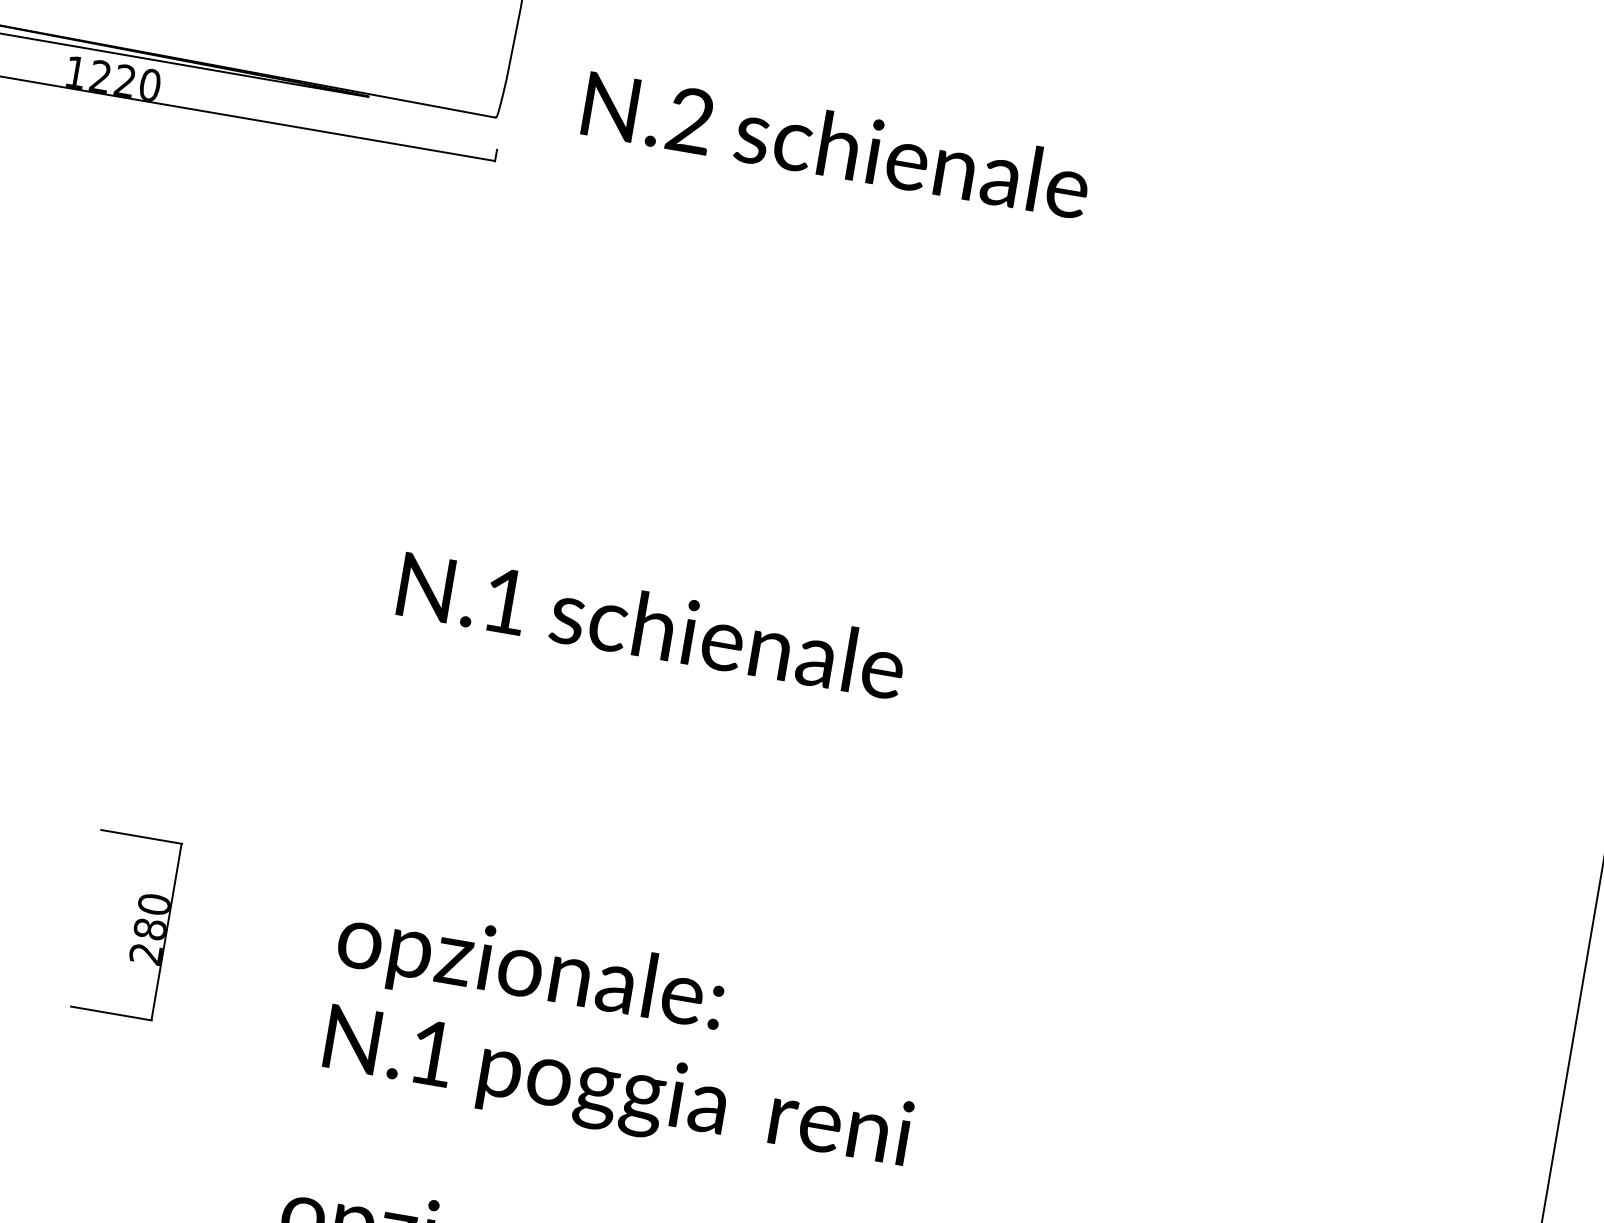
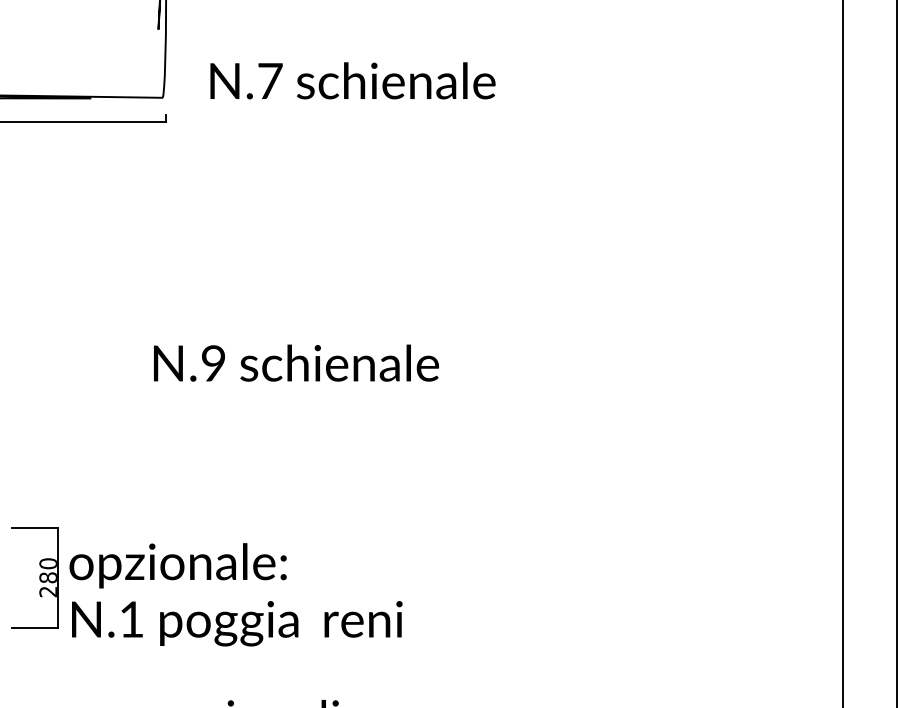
text: (691, 119) -> (270, 80), N.2 -> N.7
text: (505, 601) -> (213, 363), N.1 -> N.9
text: (622, 1040) -> (235, 594), moved

